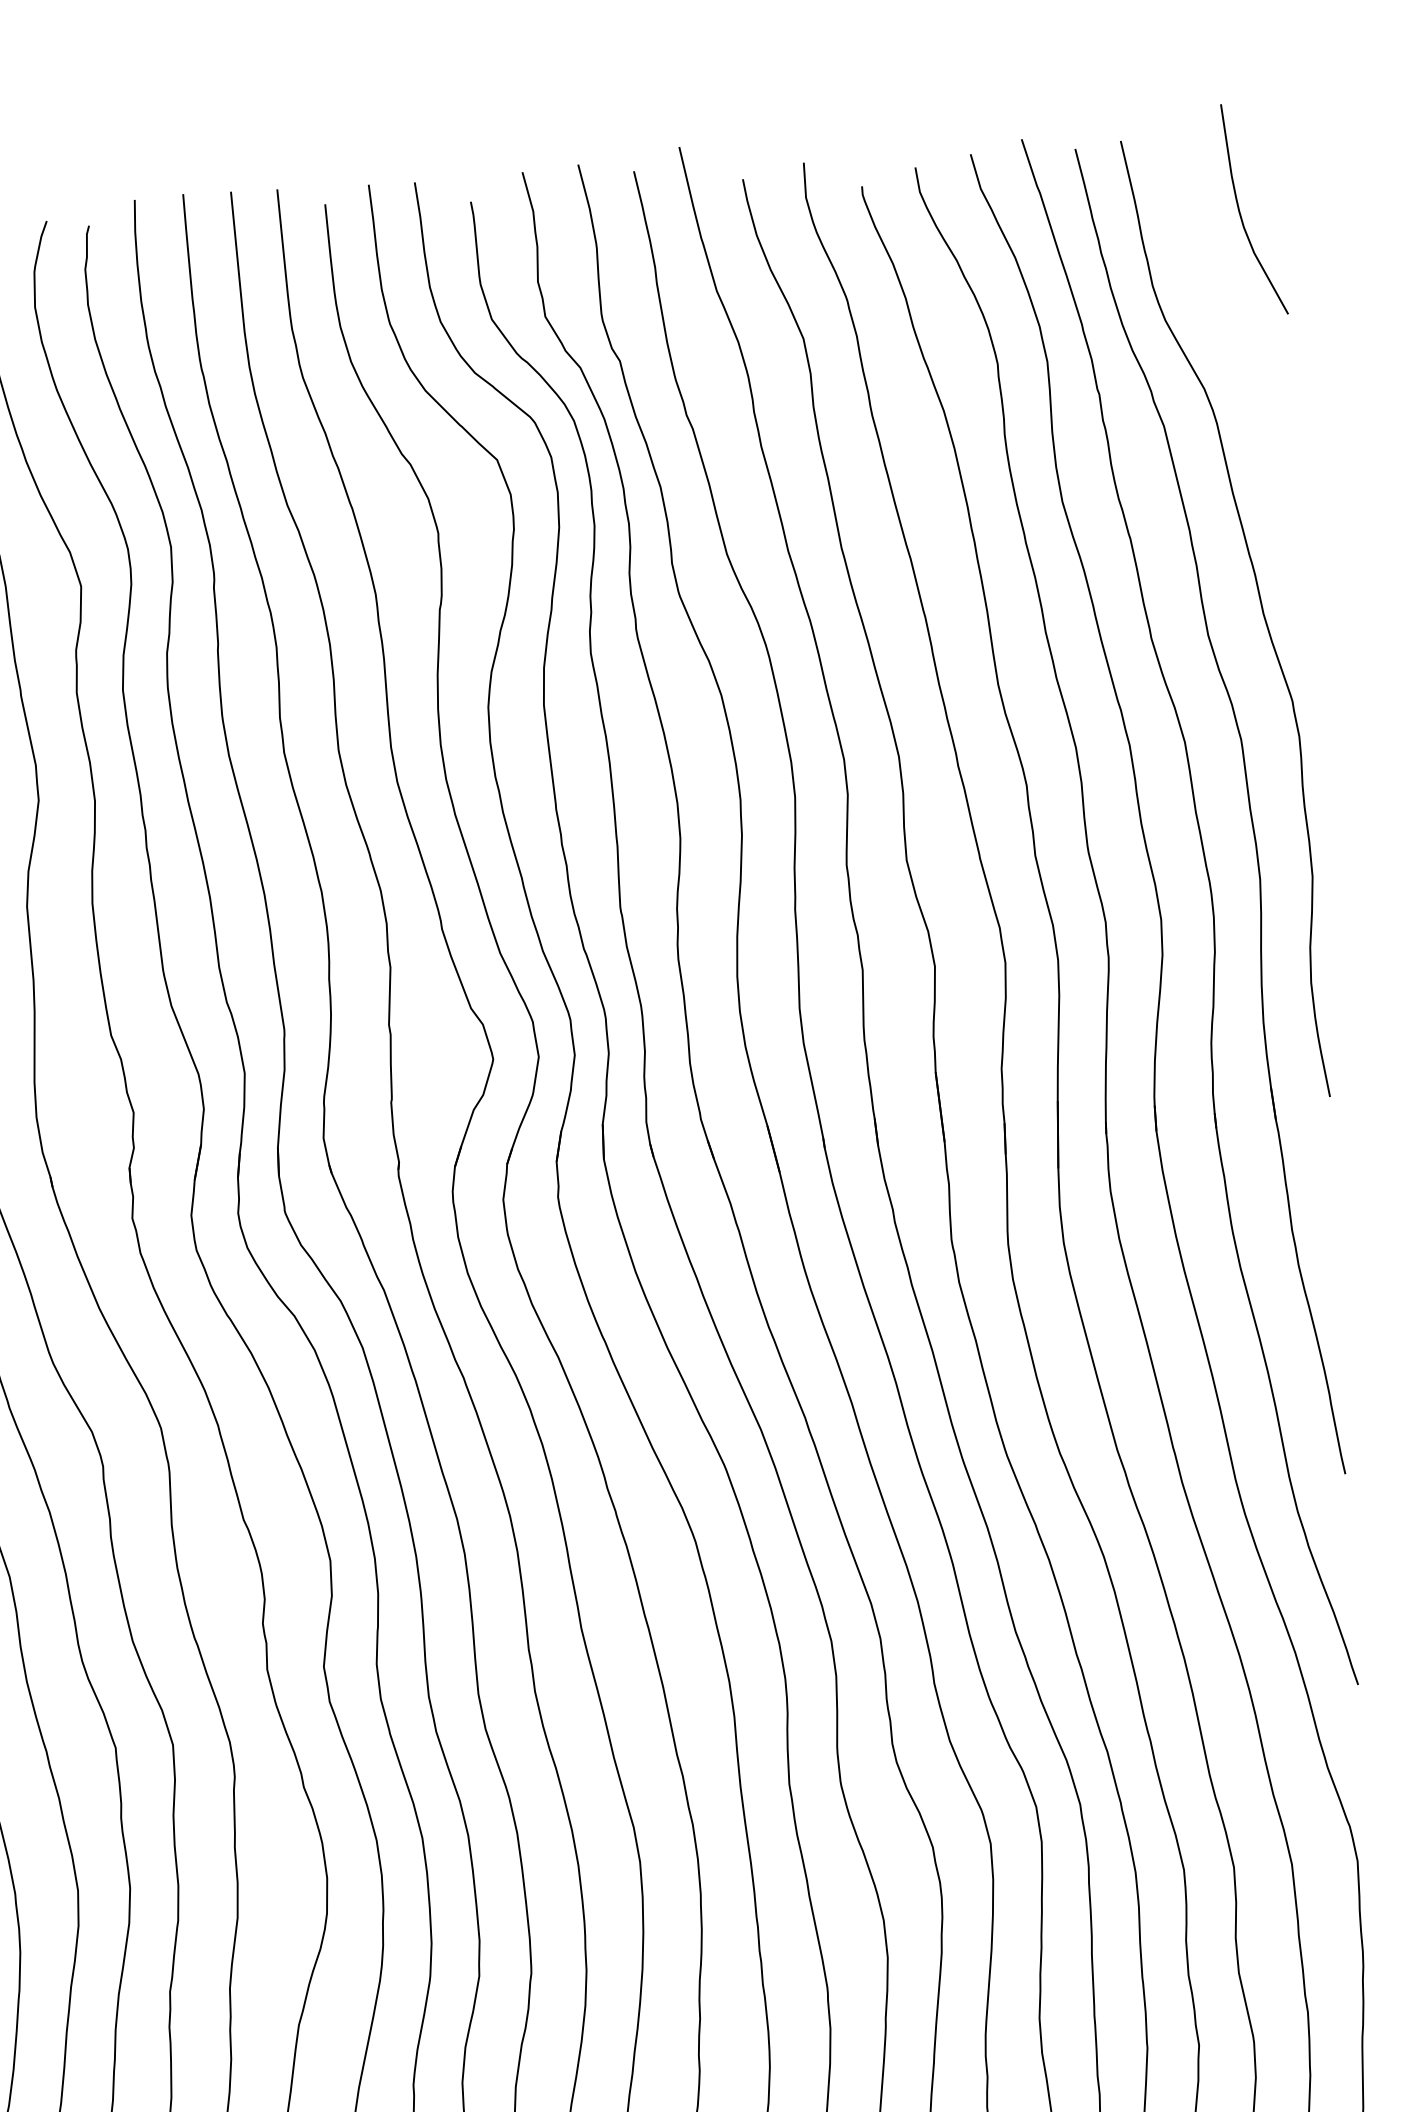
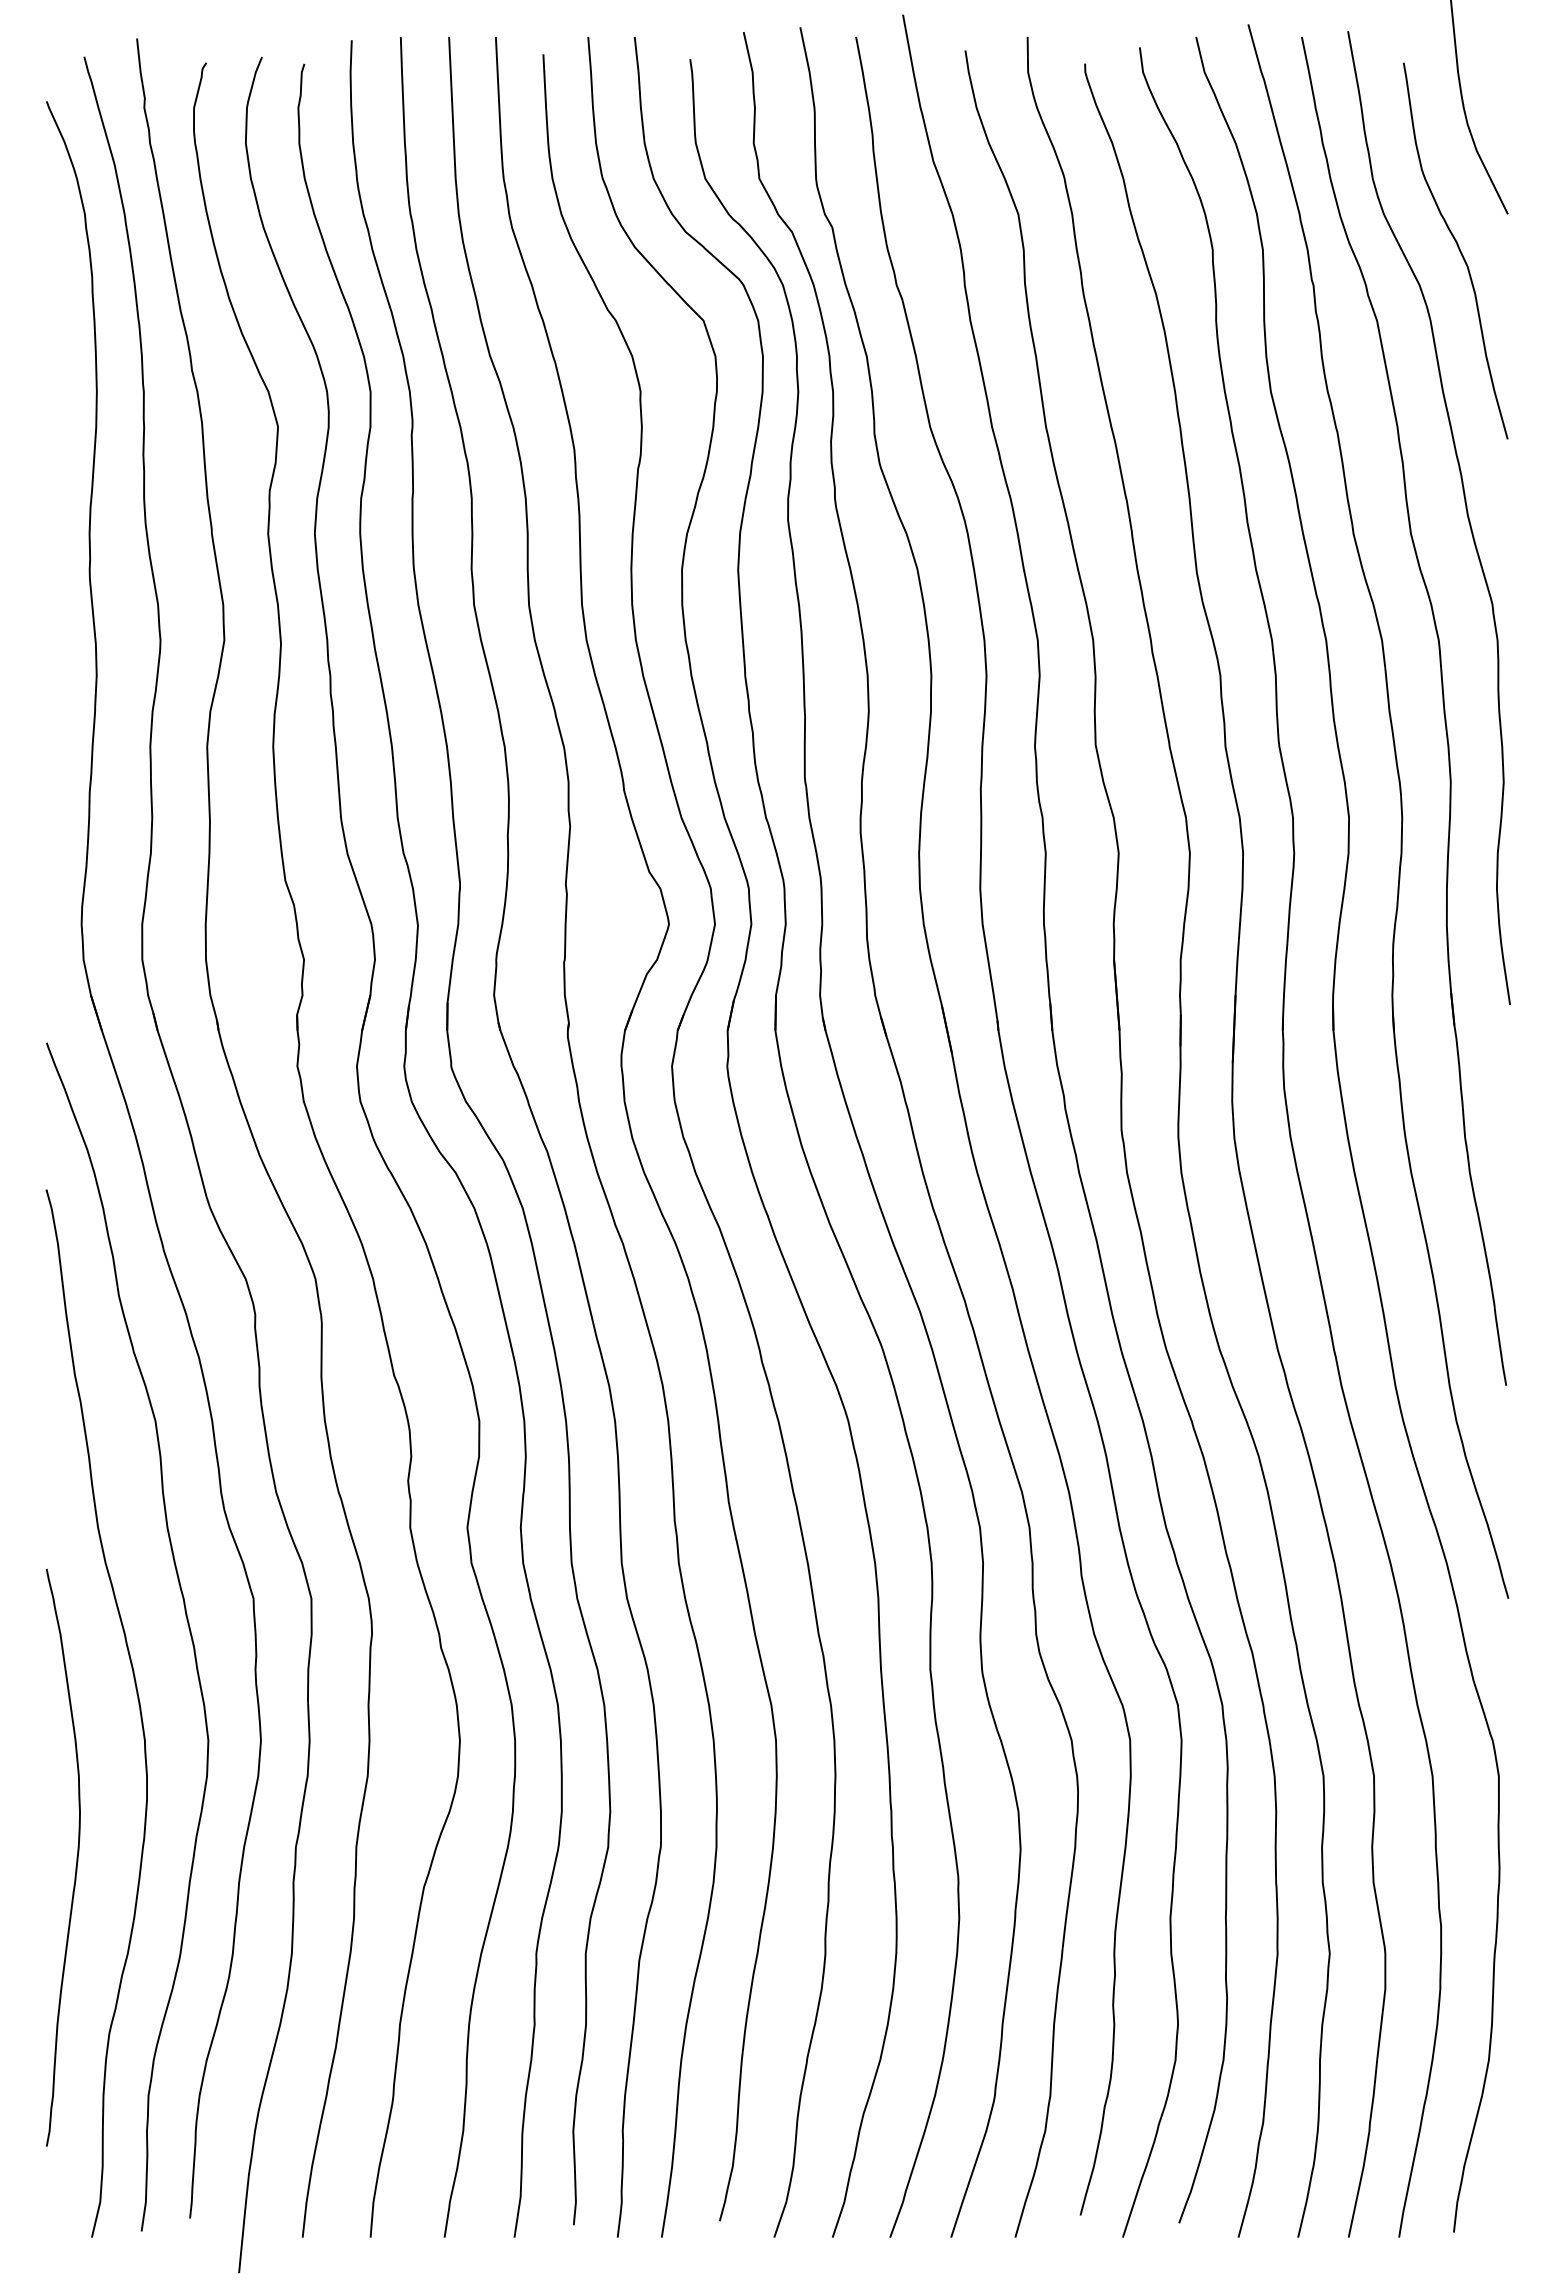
curve: (1241, 351) -> (1458, 249), added

